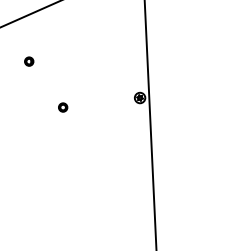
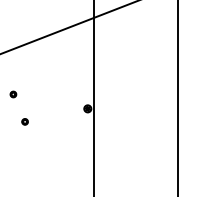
part: (29, 61) -> (13, 94), moved
part: (62, 107) -> (24, 121), moved

